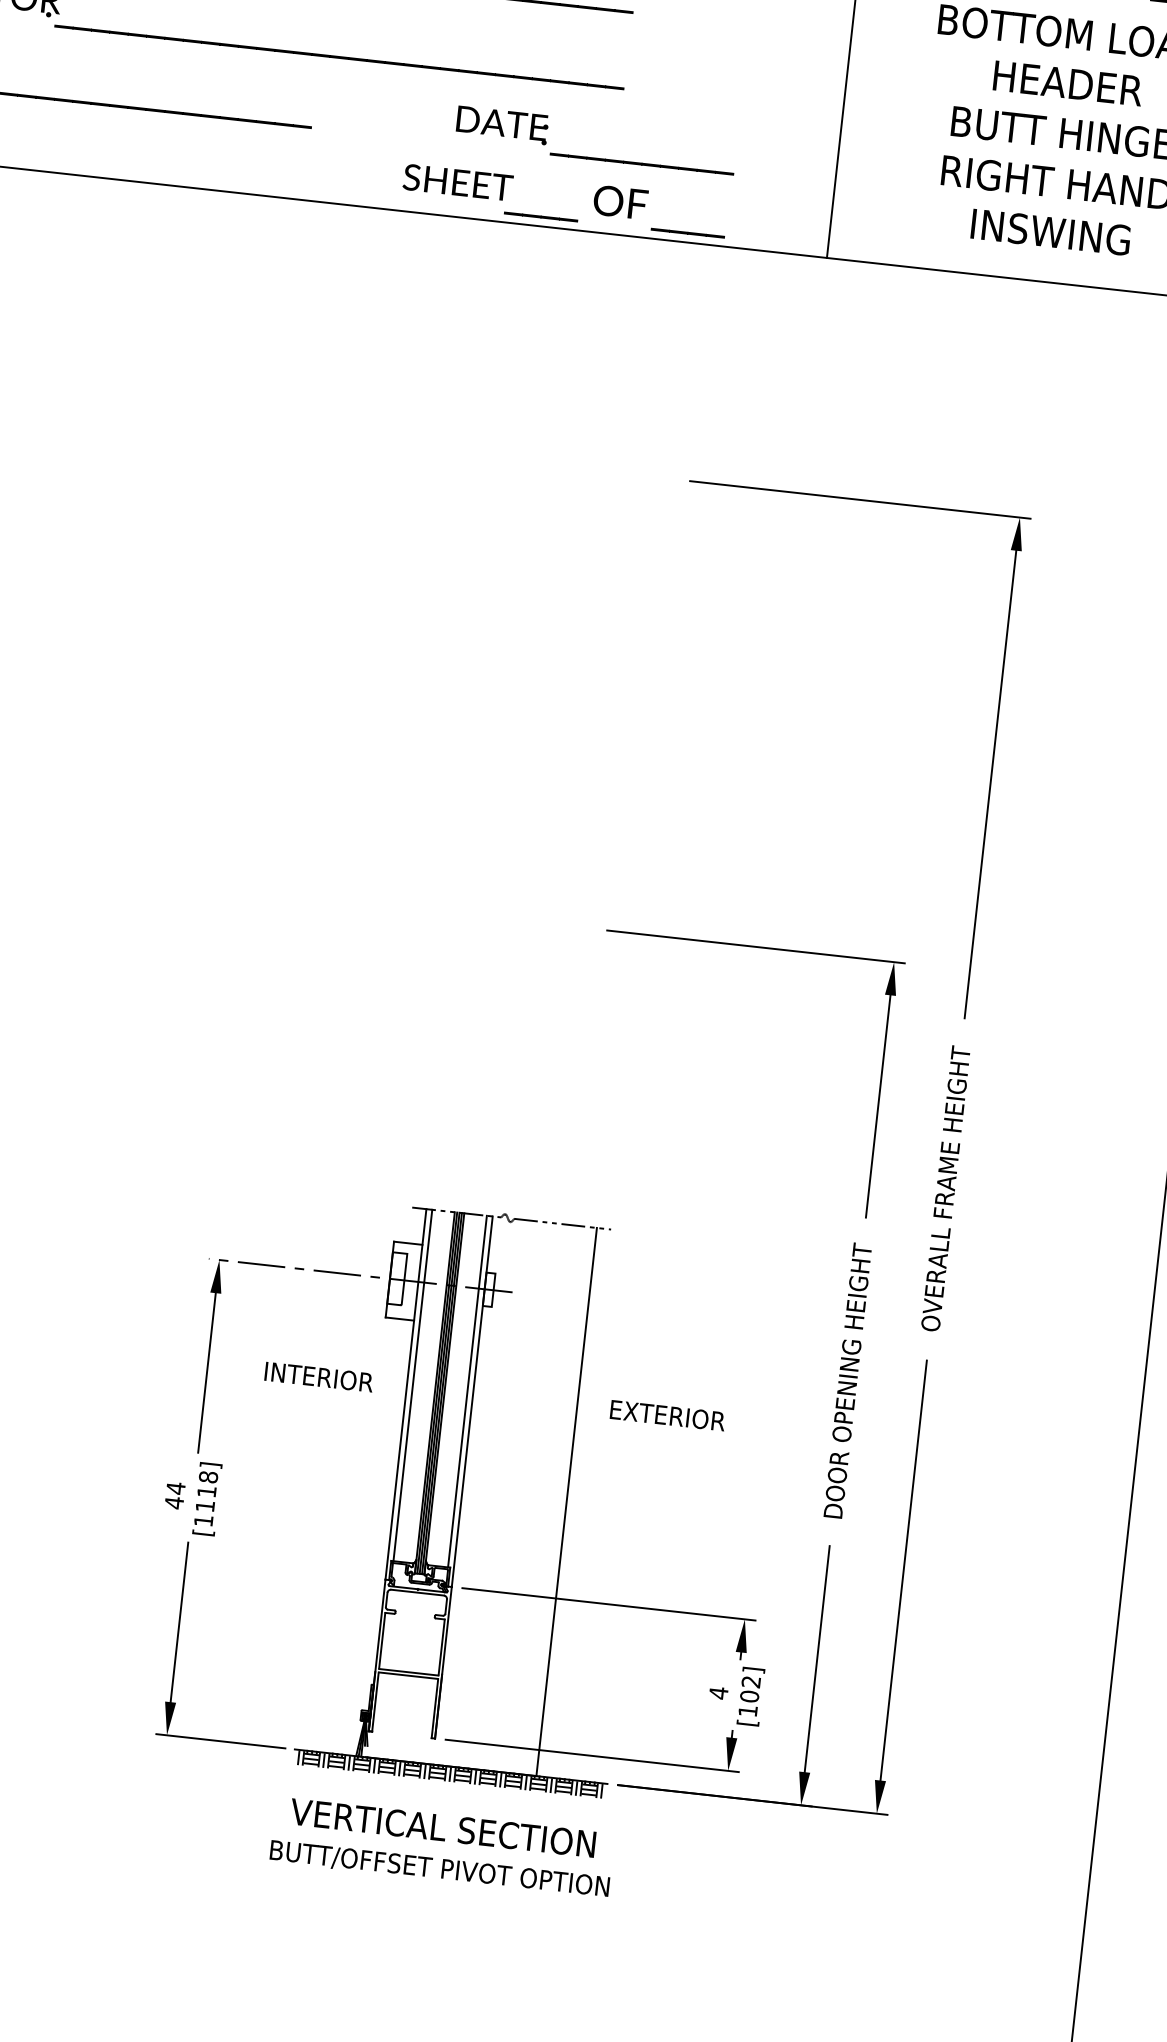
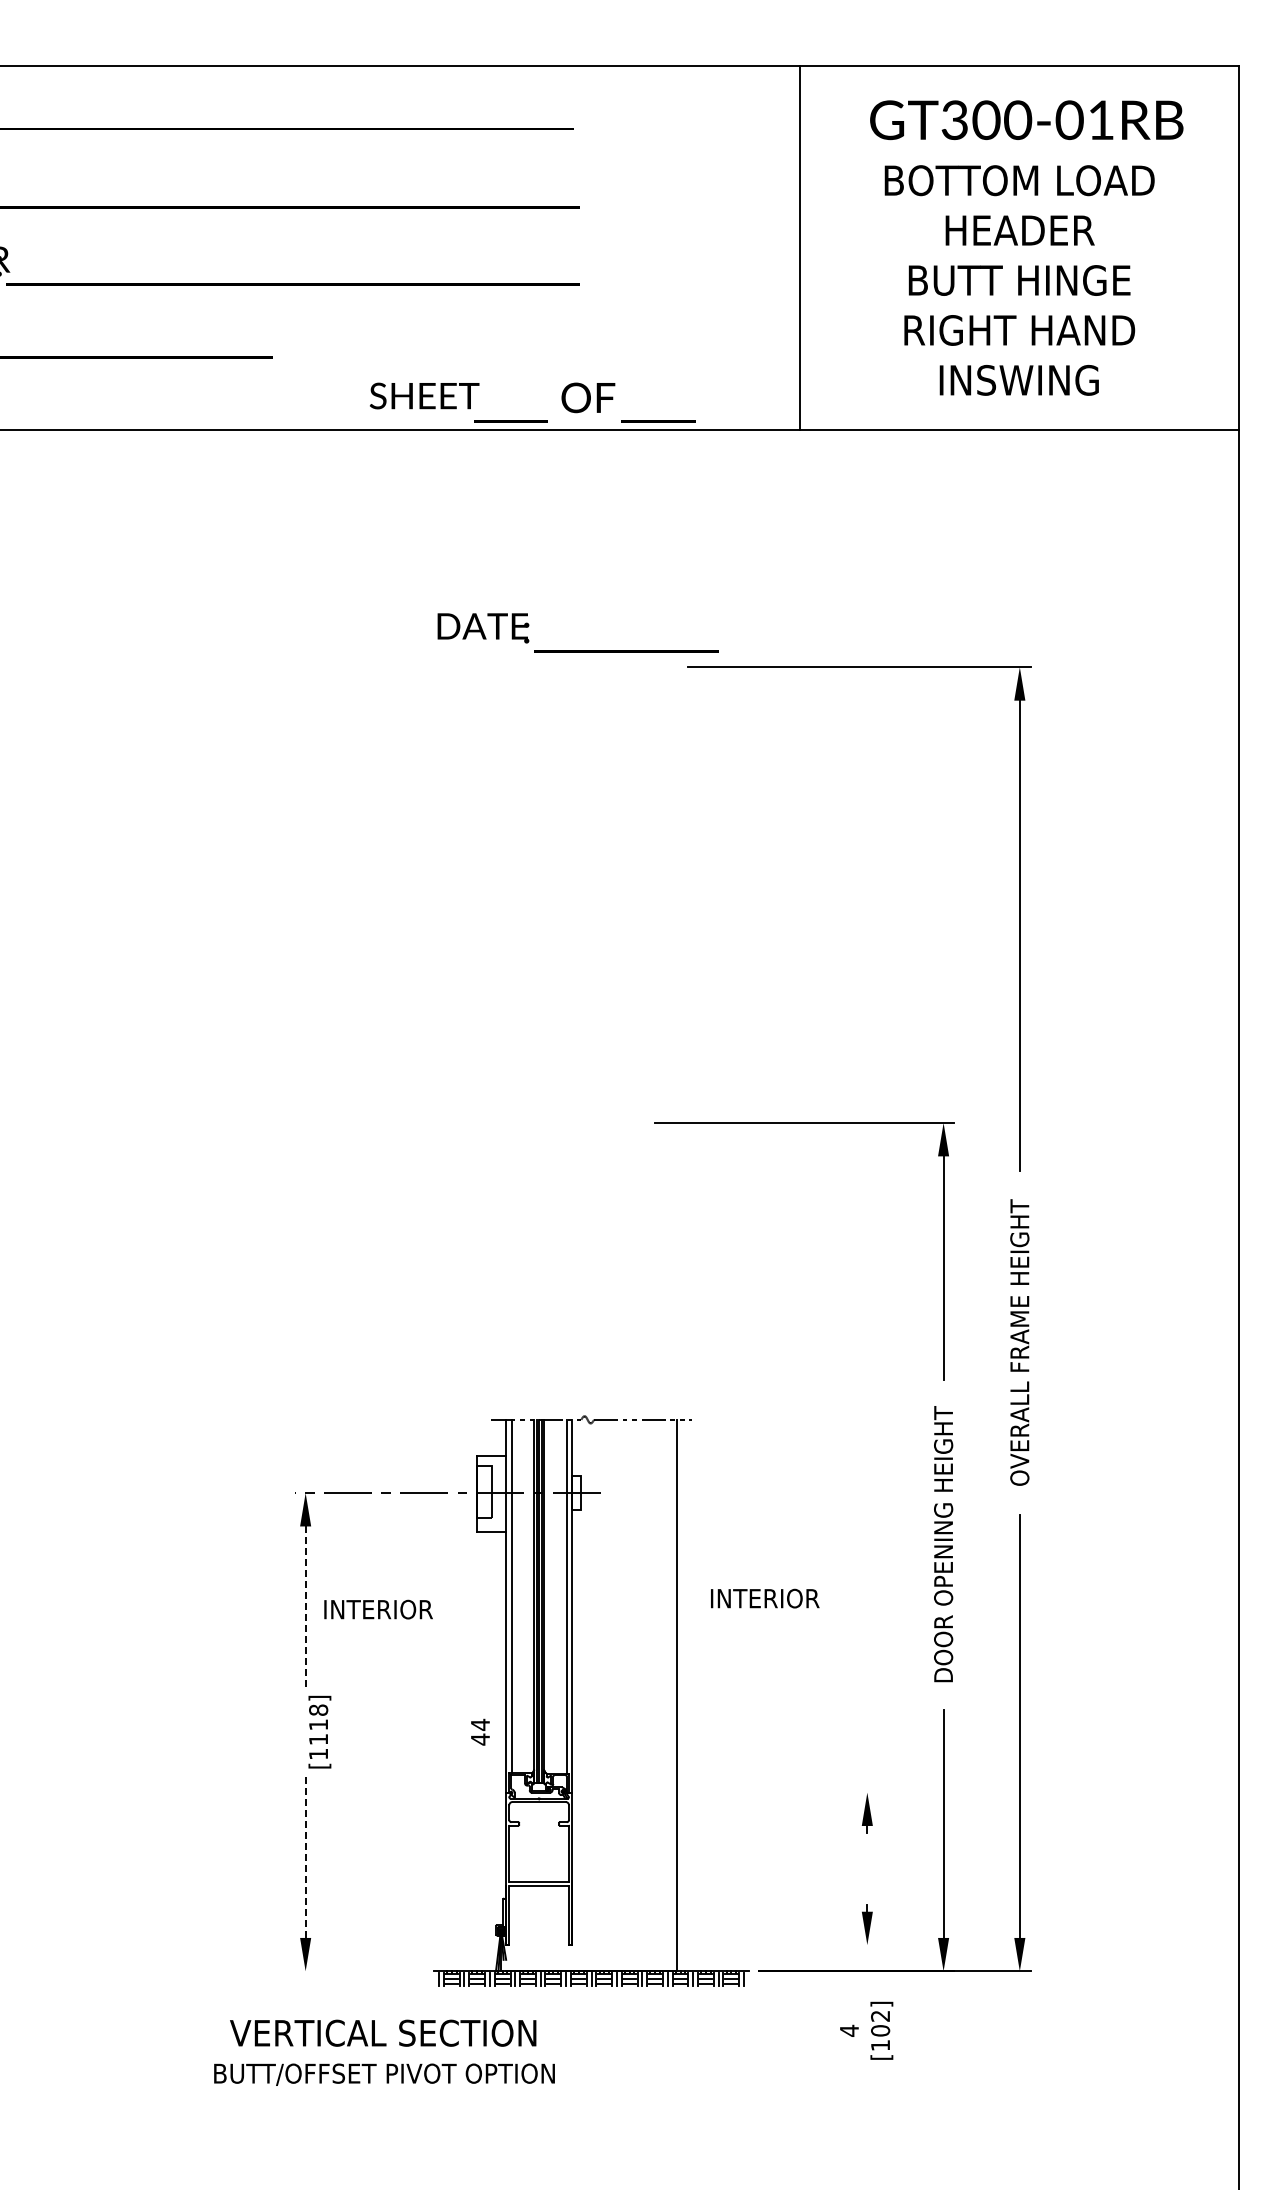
text: (595, 139) -> (577, 632), moved
line: (206, 1373) -> (305, 1607), solid -> dashed
text: (319, 1377) -> (378, 1609), moved
text: (668, 1415) -> (769, 1598), EXTERIOR -> INTERIOR
text: (175, 1494) -> (480, 1731), moved
line: (608, 1604) -> (730, 1792), removed
line: (179, 1622) -> (305, 1857), solid -> dashed
text: (735, 1694) -> (866, 2030), moved
line: (220, 1741) -> (359, 1971), removed
line: (592, 1756) -> (730, 1945), removed
text: (442, 1847) -> (384, 2052), moved

